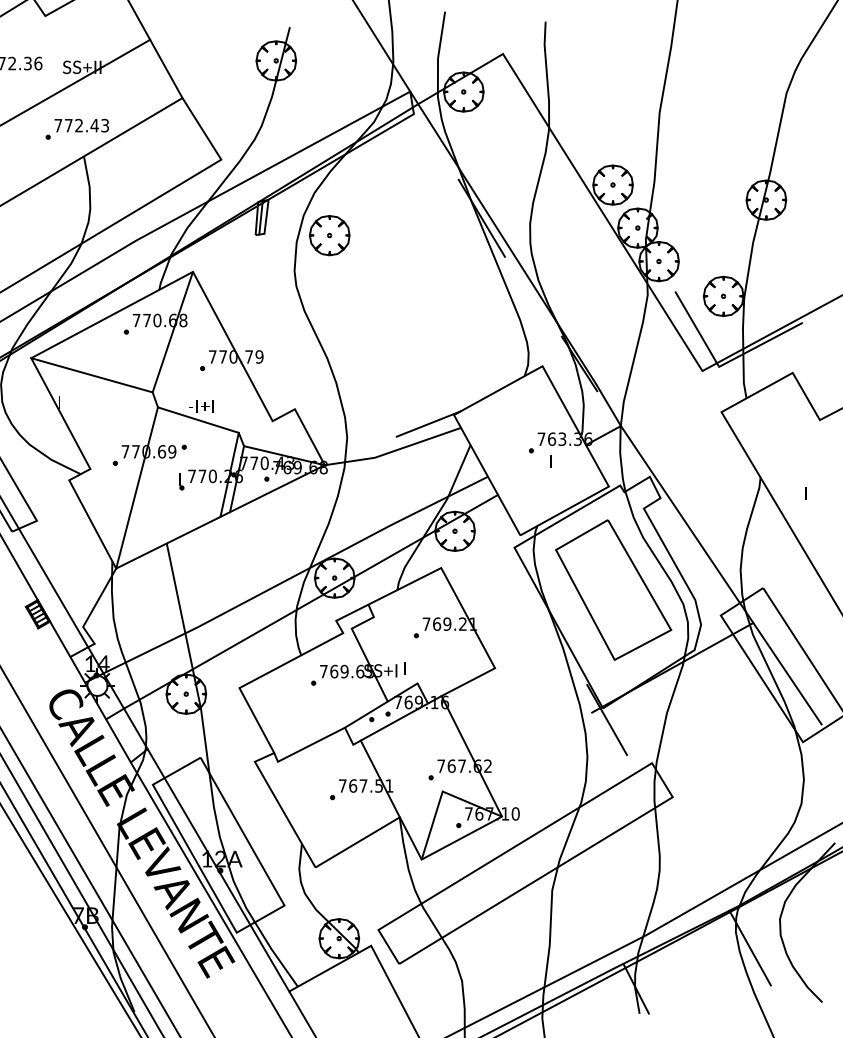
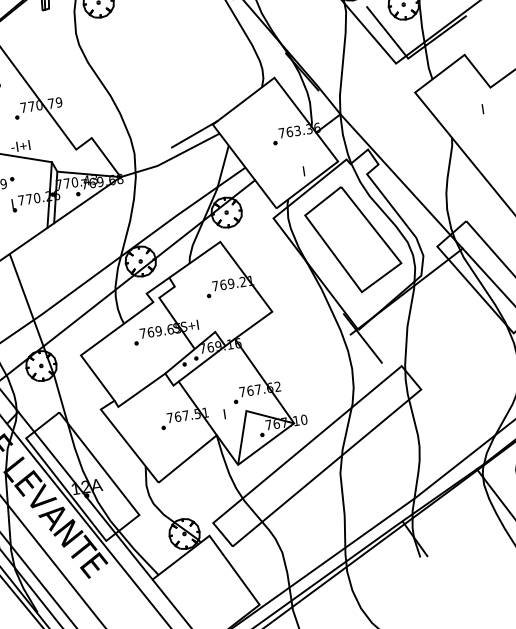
text: (550, 461) -> (303, 171), moved
text: (805, 493) -> (482, 109), moved
text: (404, 668) -> (224, 414), moved

